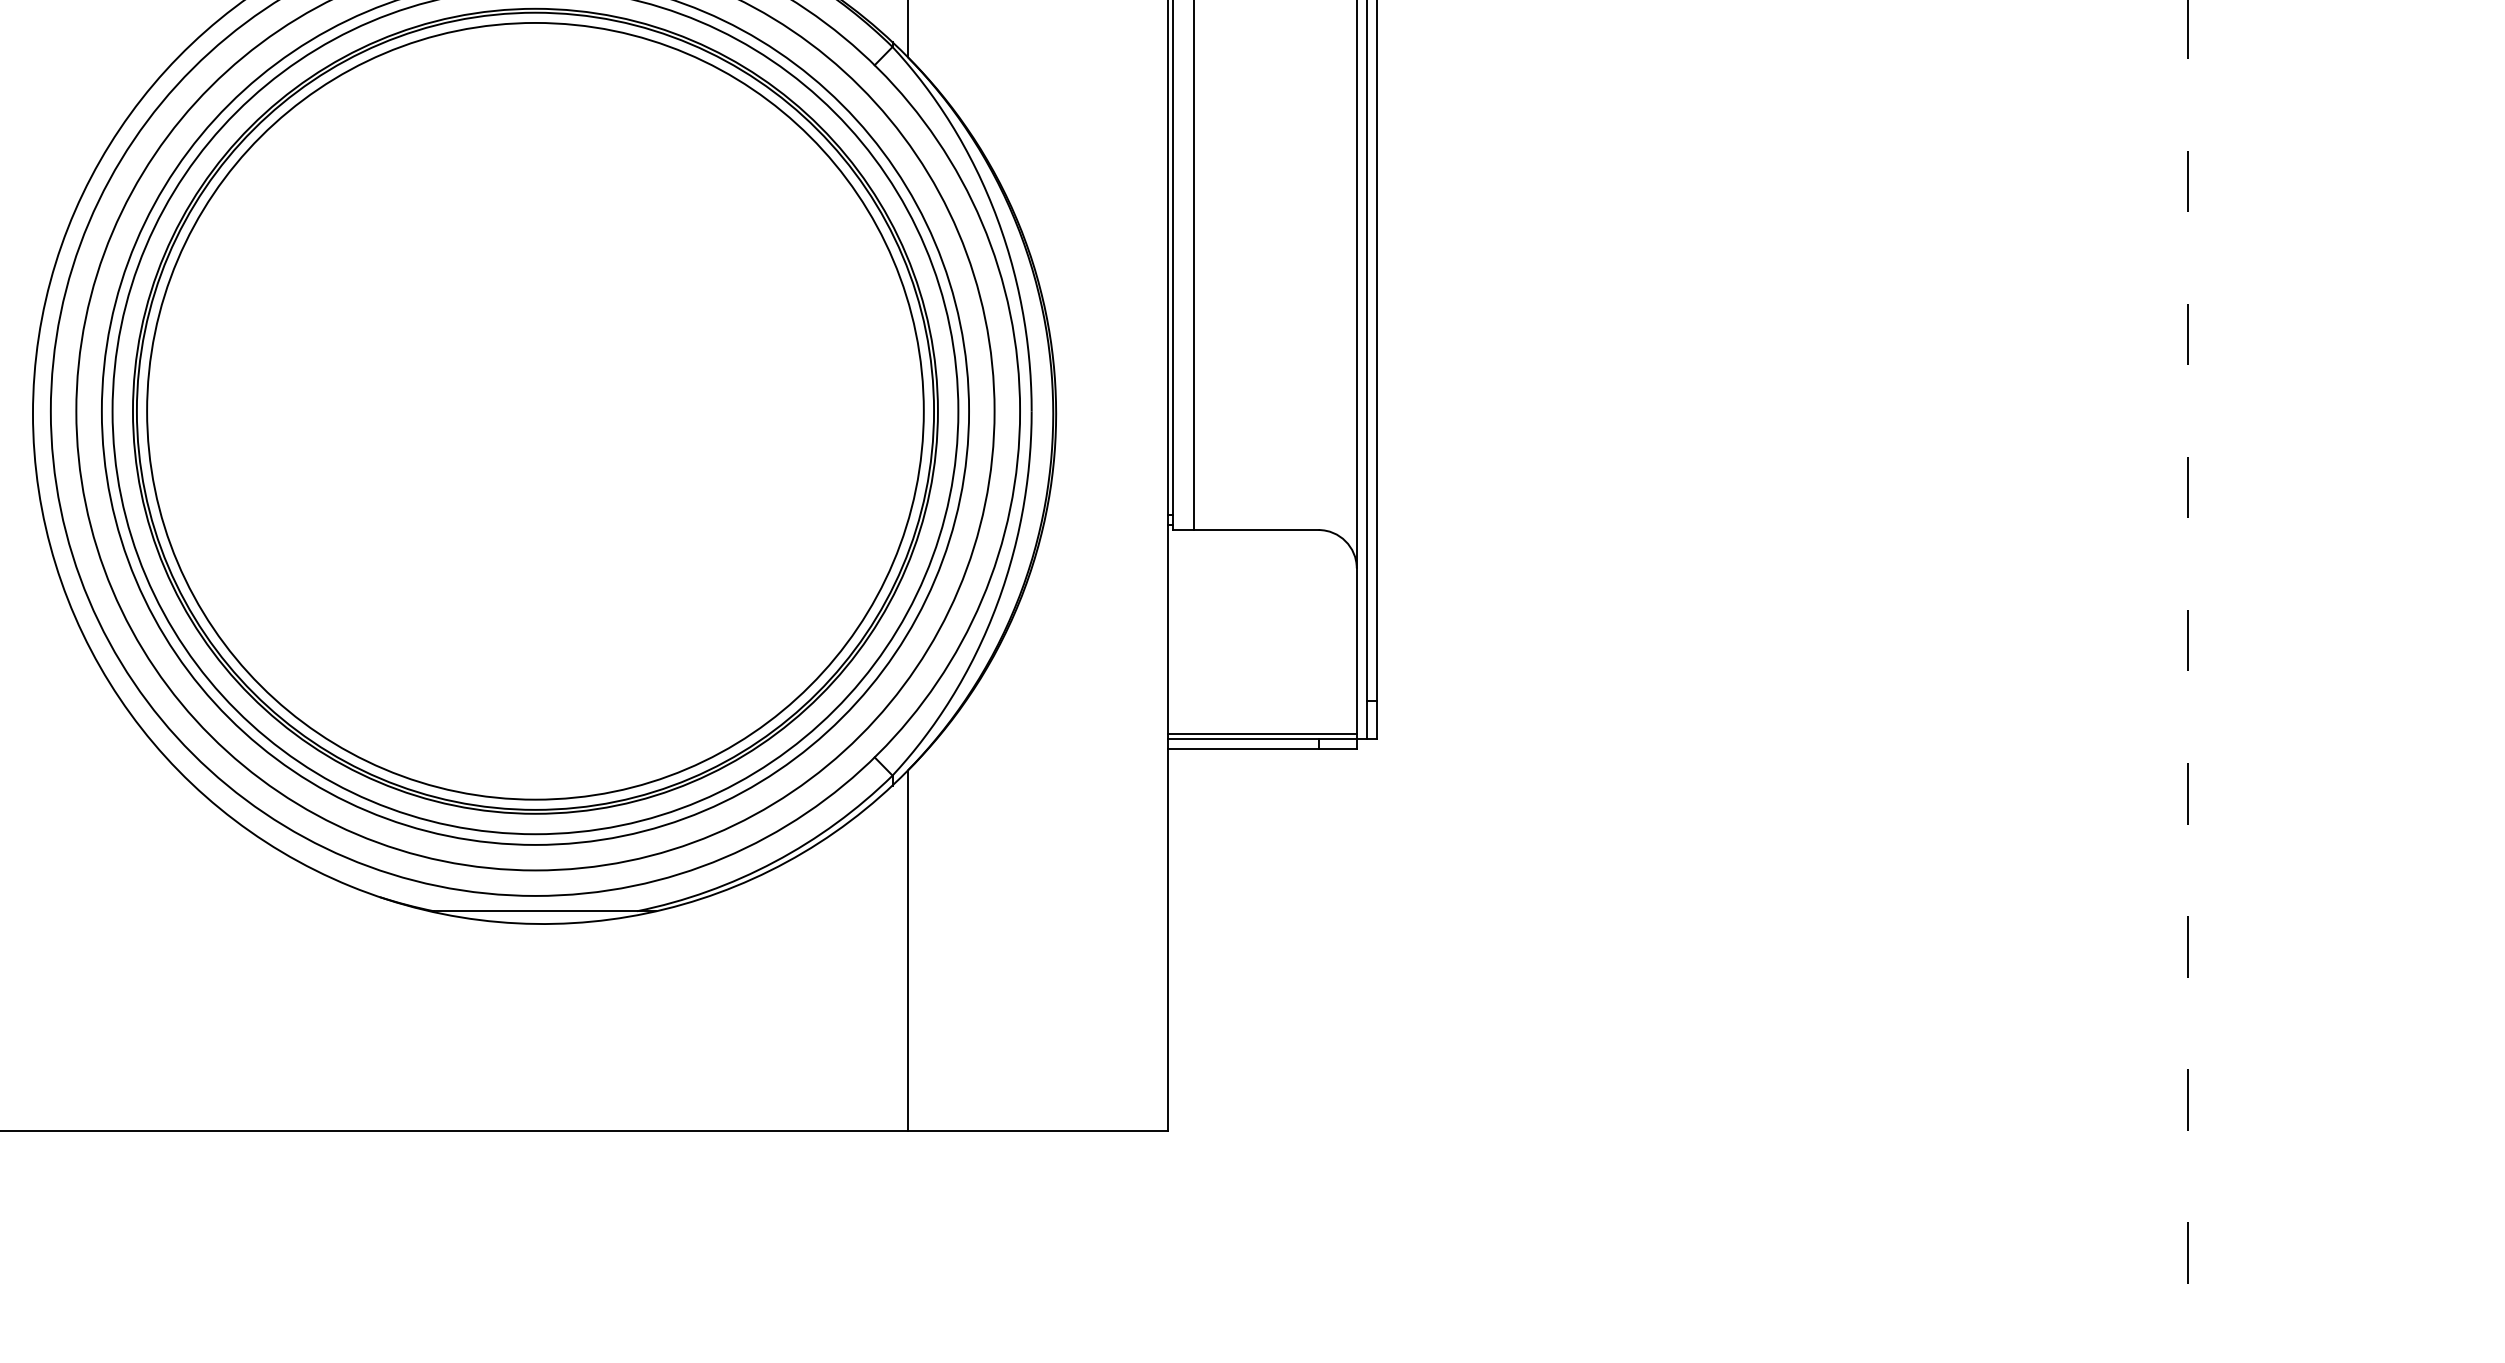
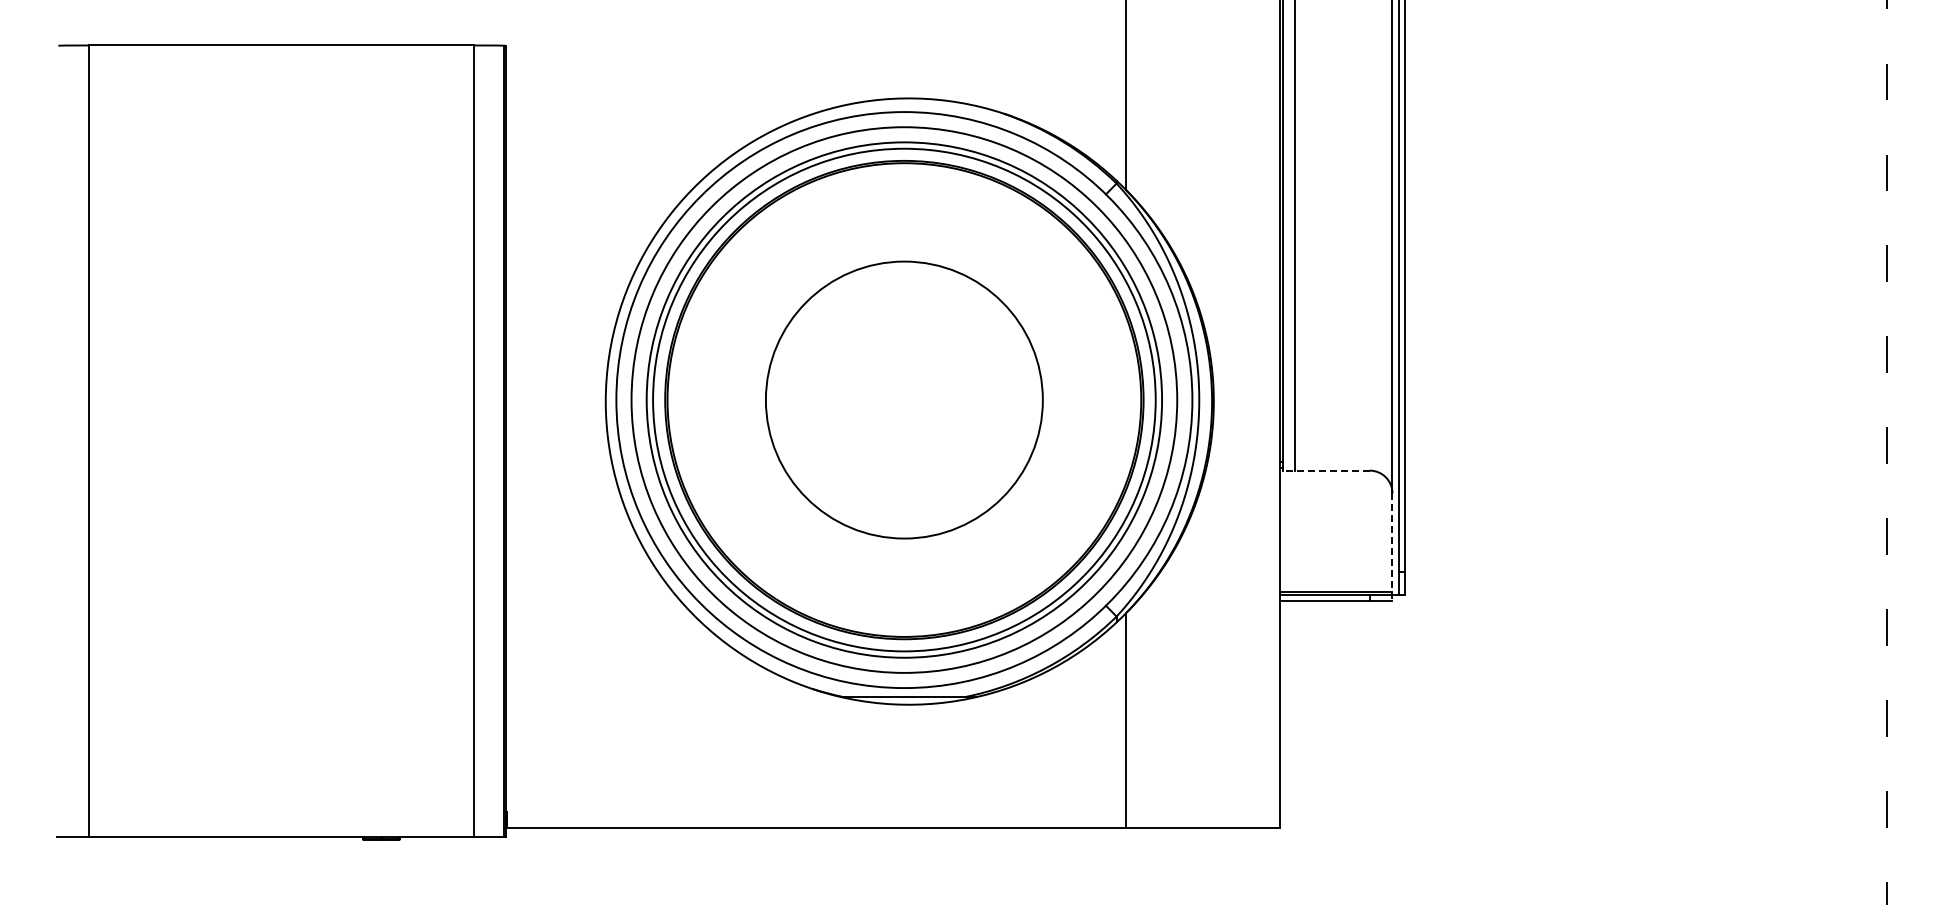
circle: (535, 410) -> (904, 399), size x0.6
line: (1245, 529) -> (1326, 470), solid -> dashed
line: (1356, 659) -> (1392, 547), solid -> dashed

